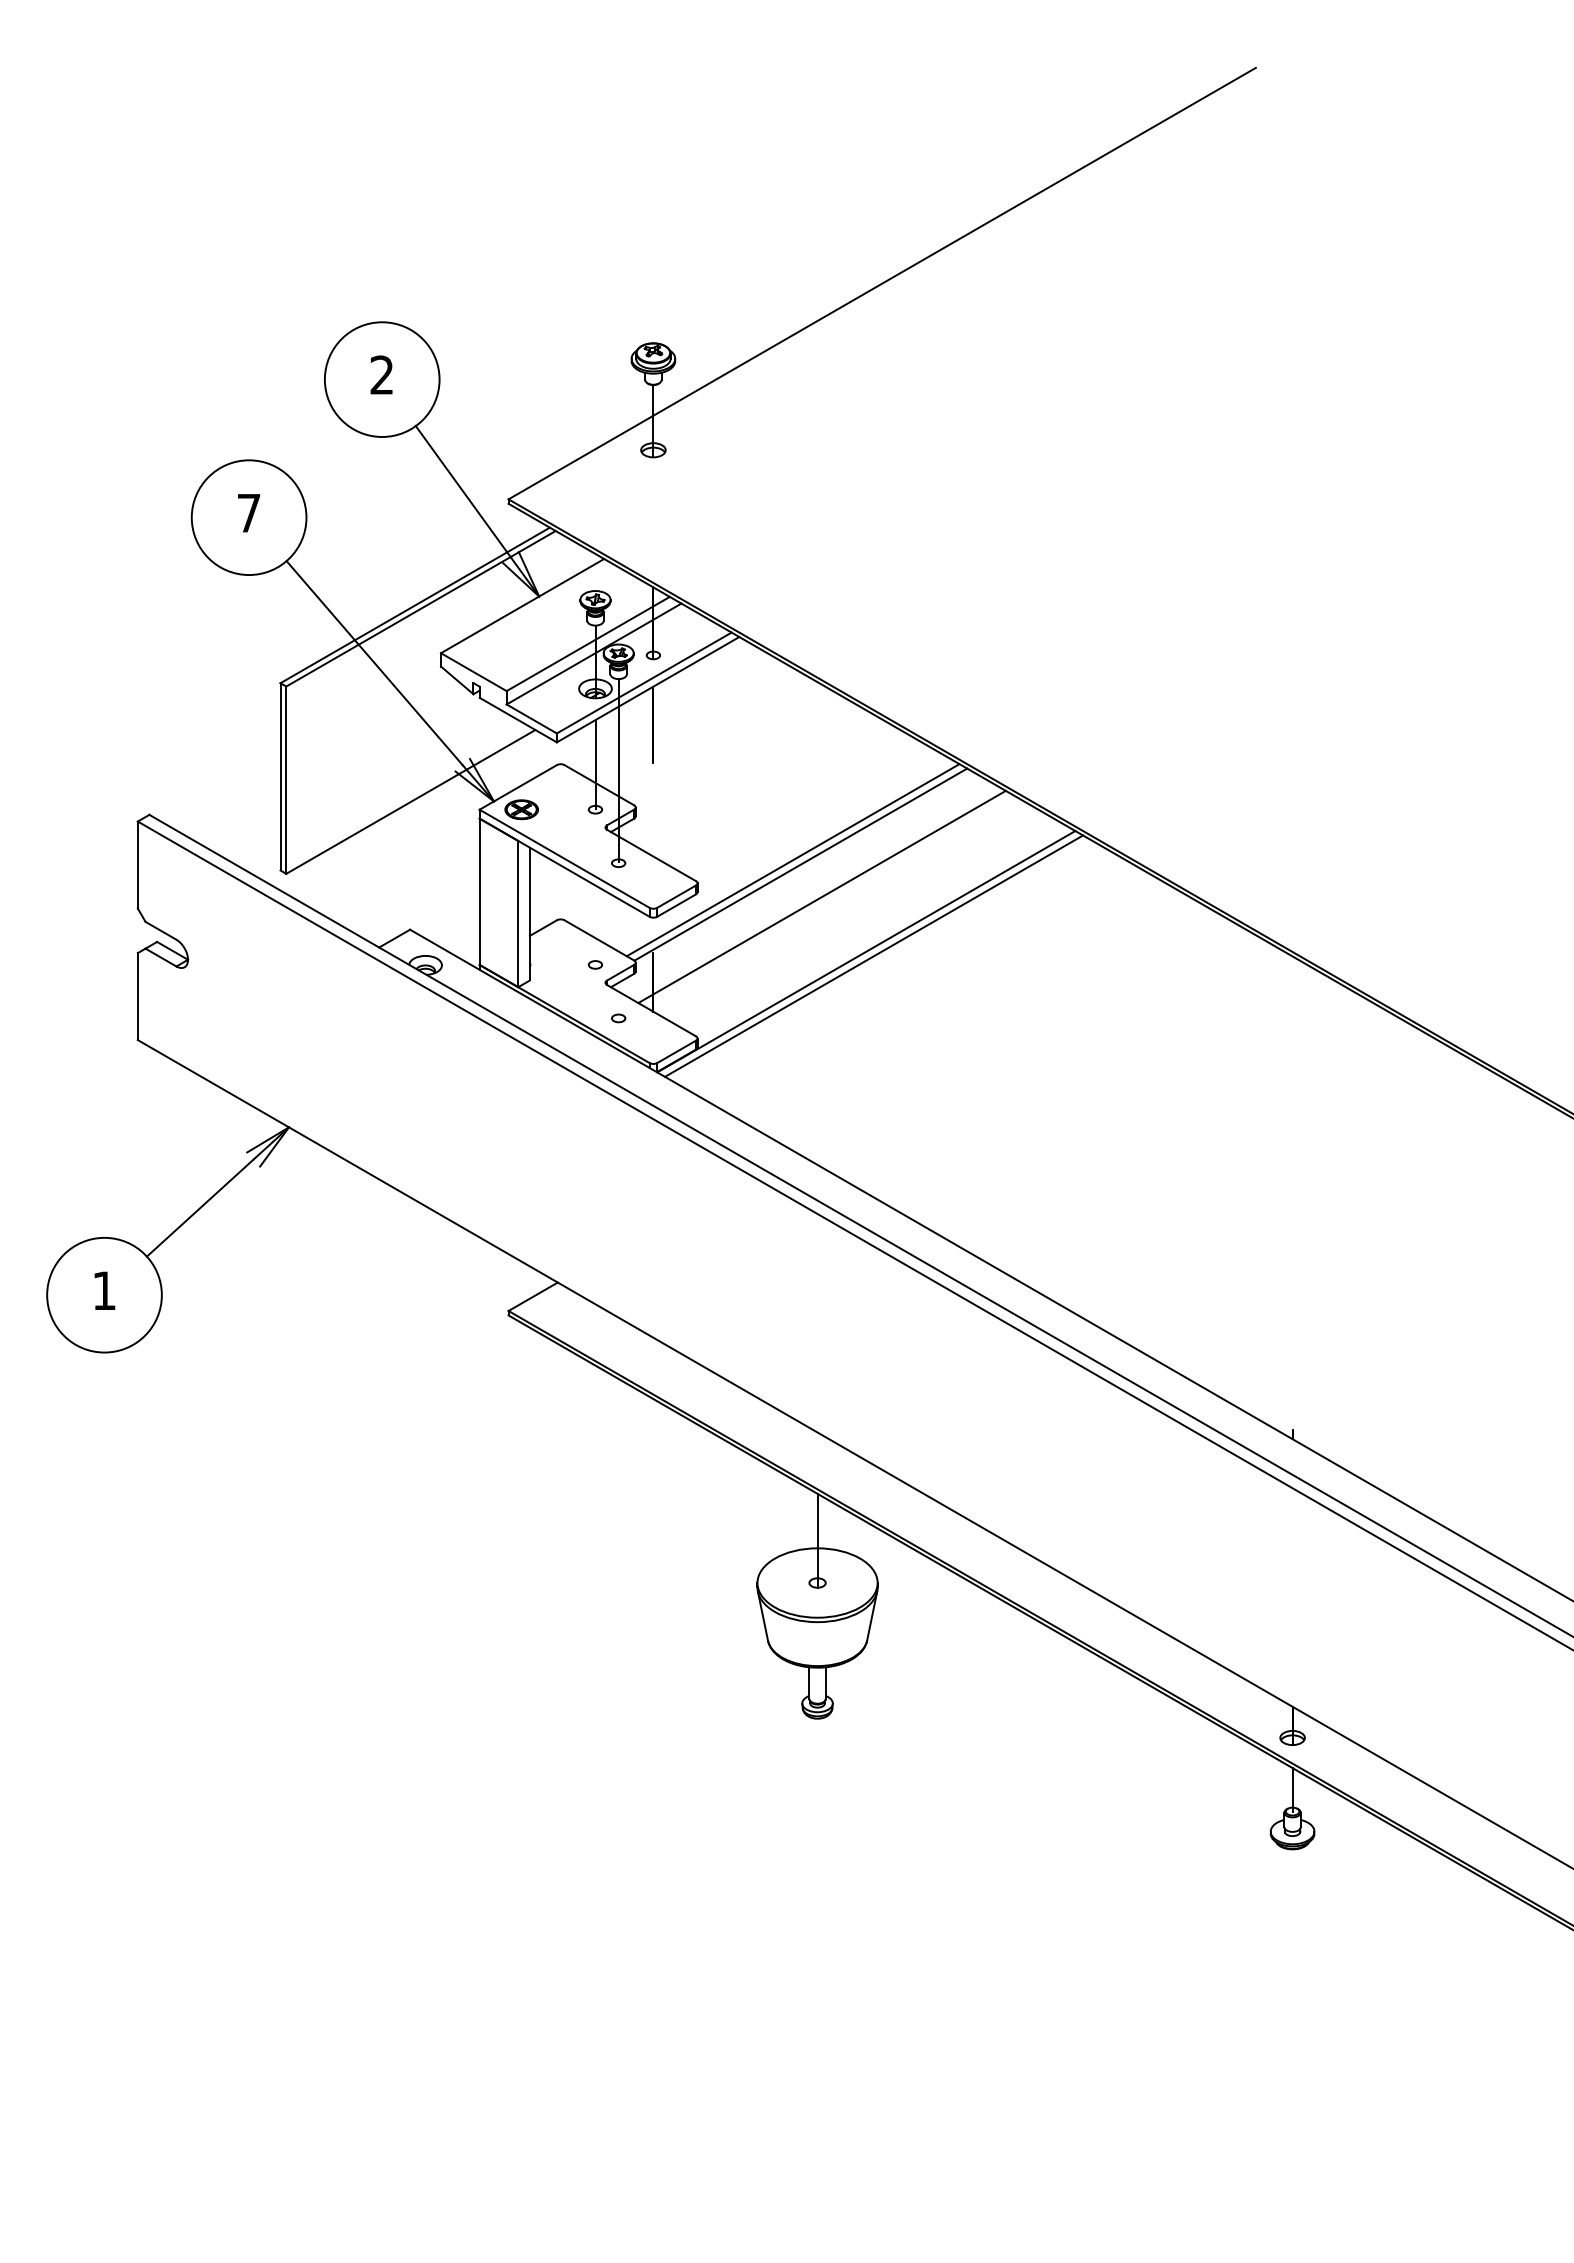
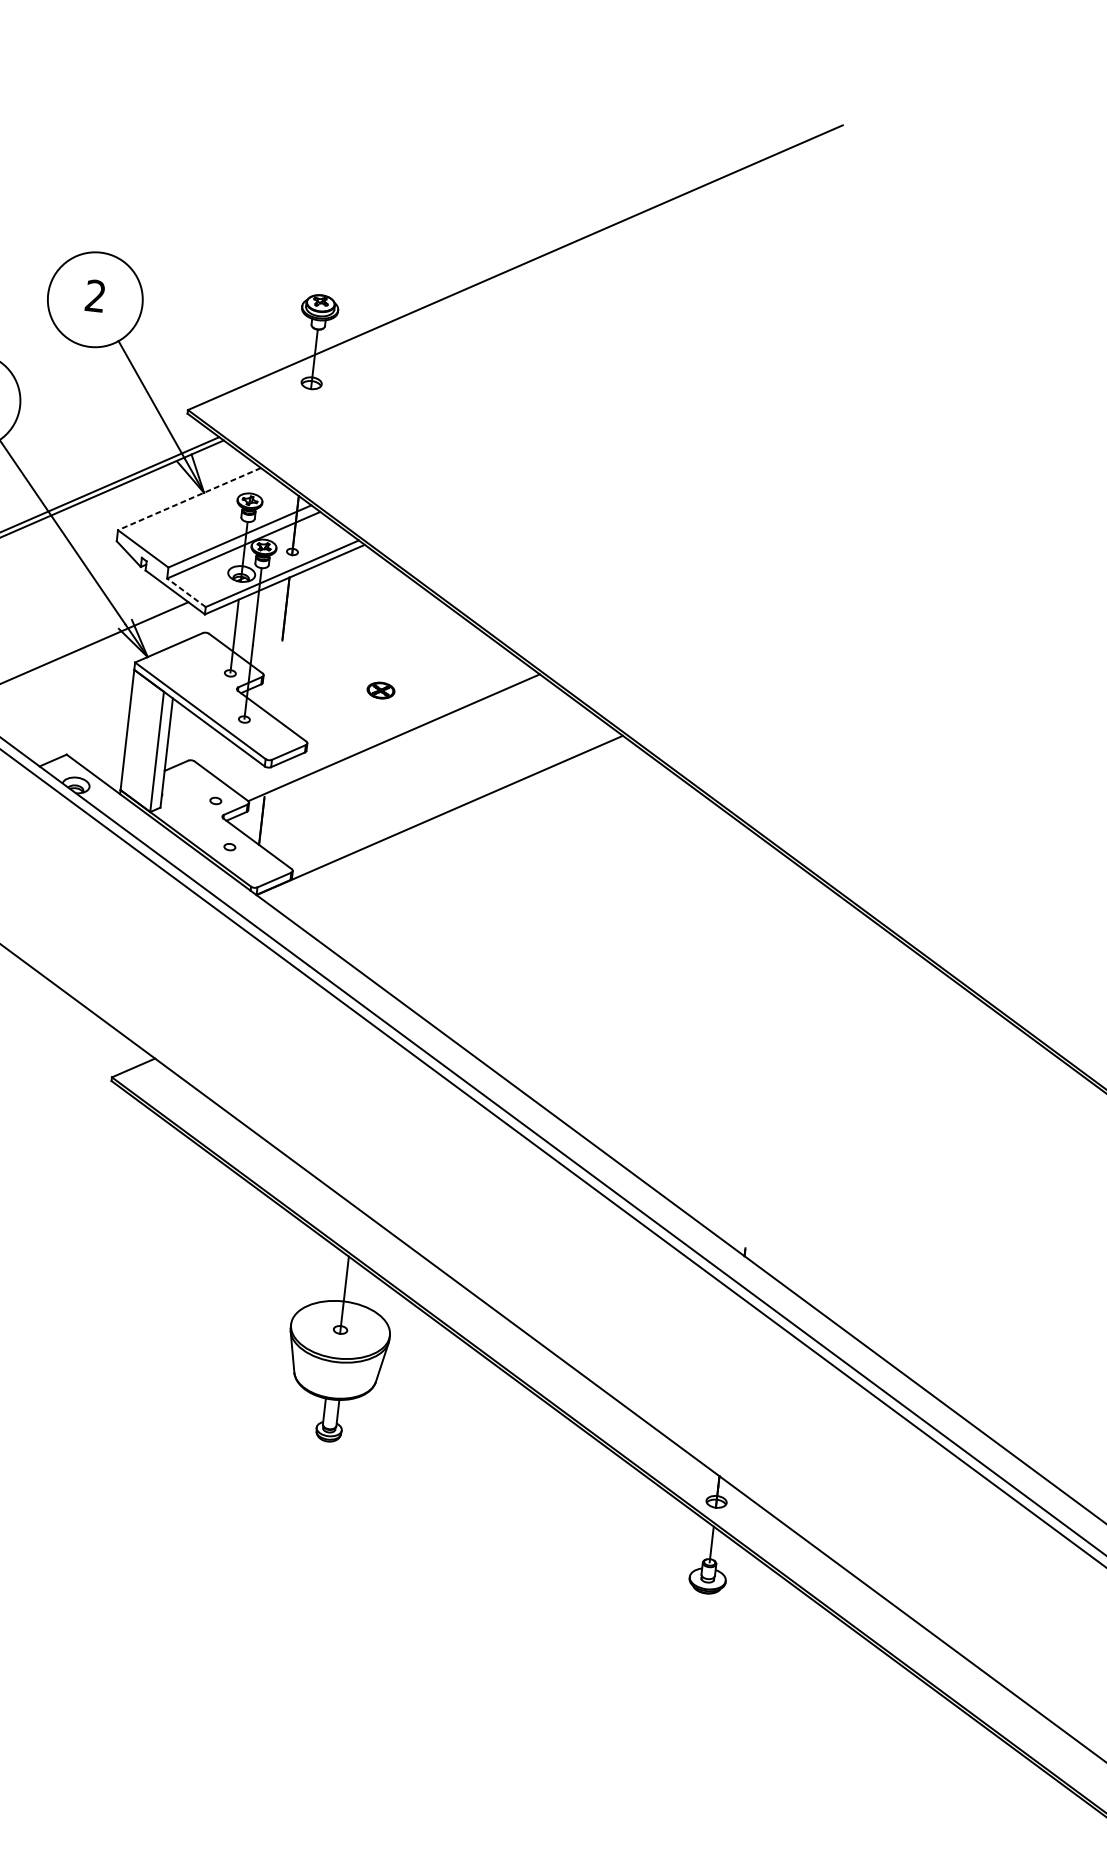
line: (522, 606) -> (189, 499), solid -> dashed
line: (531, 718) -> (186, 592), solid -> dashed
part: (521, 809) -> (380, 690), moved
line: (792, 860) -> (387, 733), removed
line: (821, 896) -> (408, 765), removed
line: (874, 955) -> (446, 819), removed

